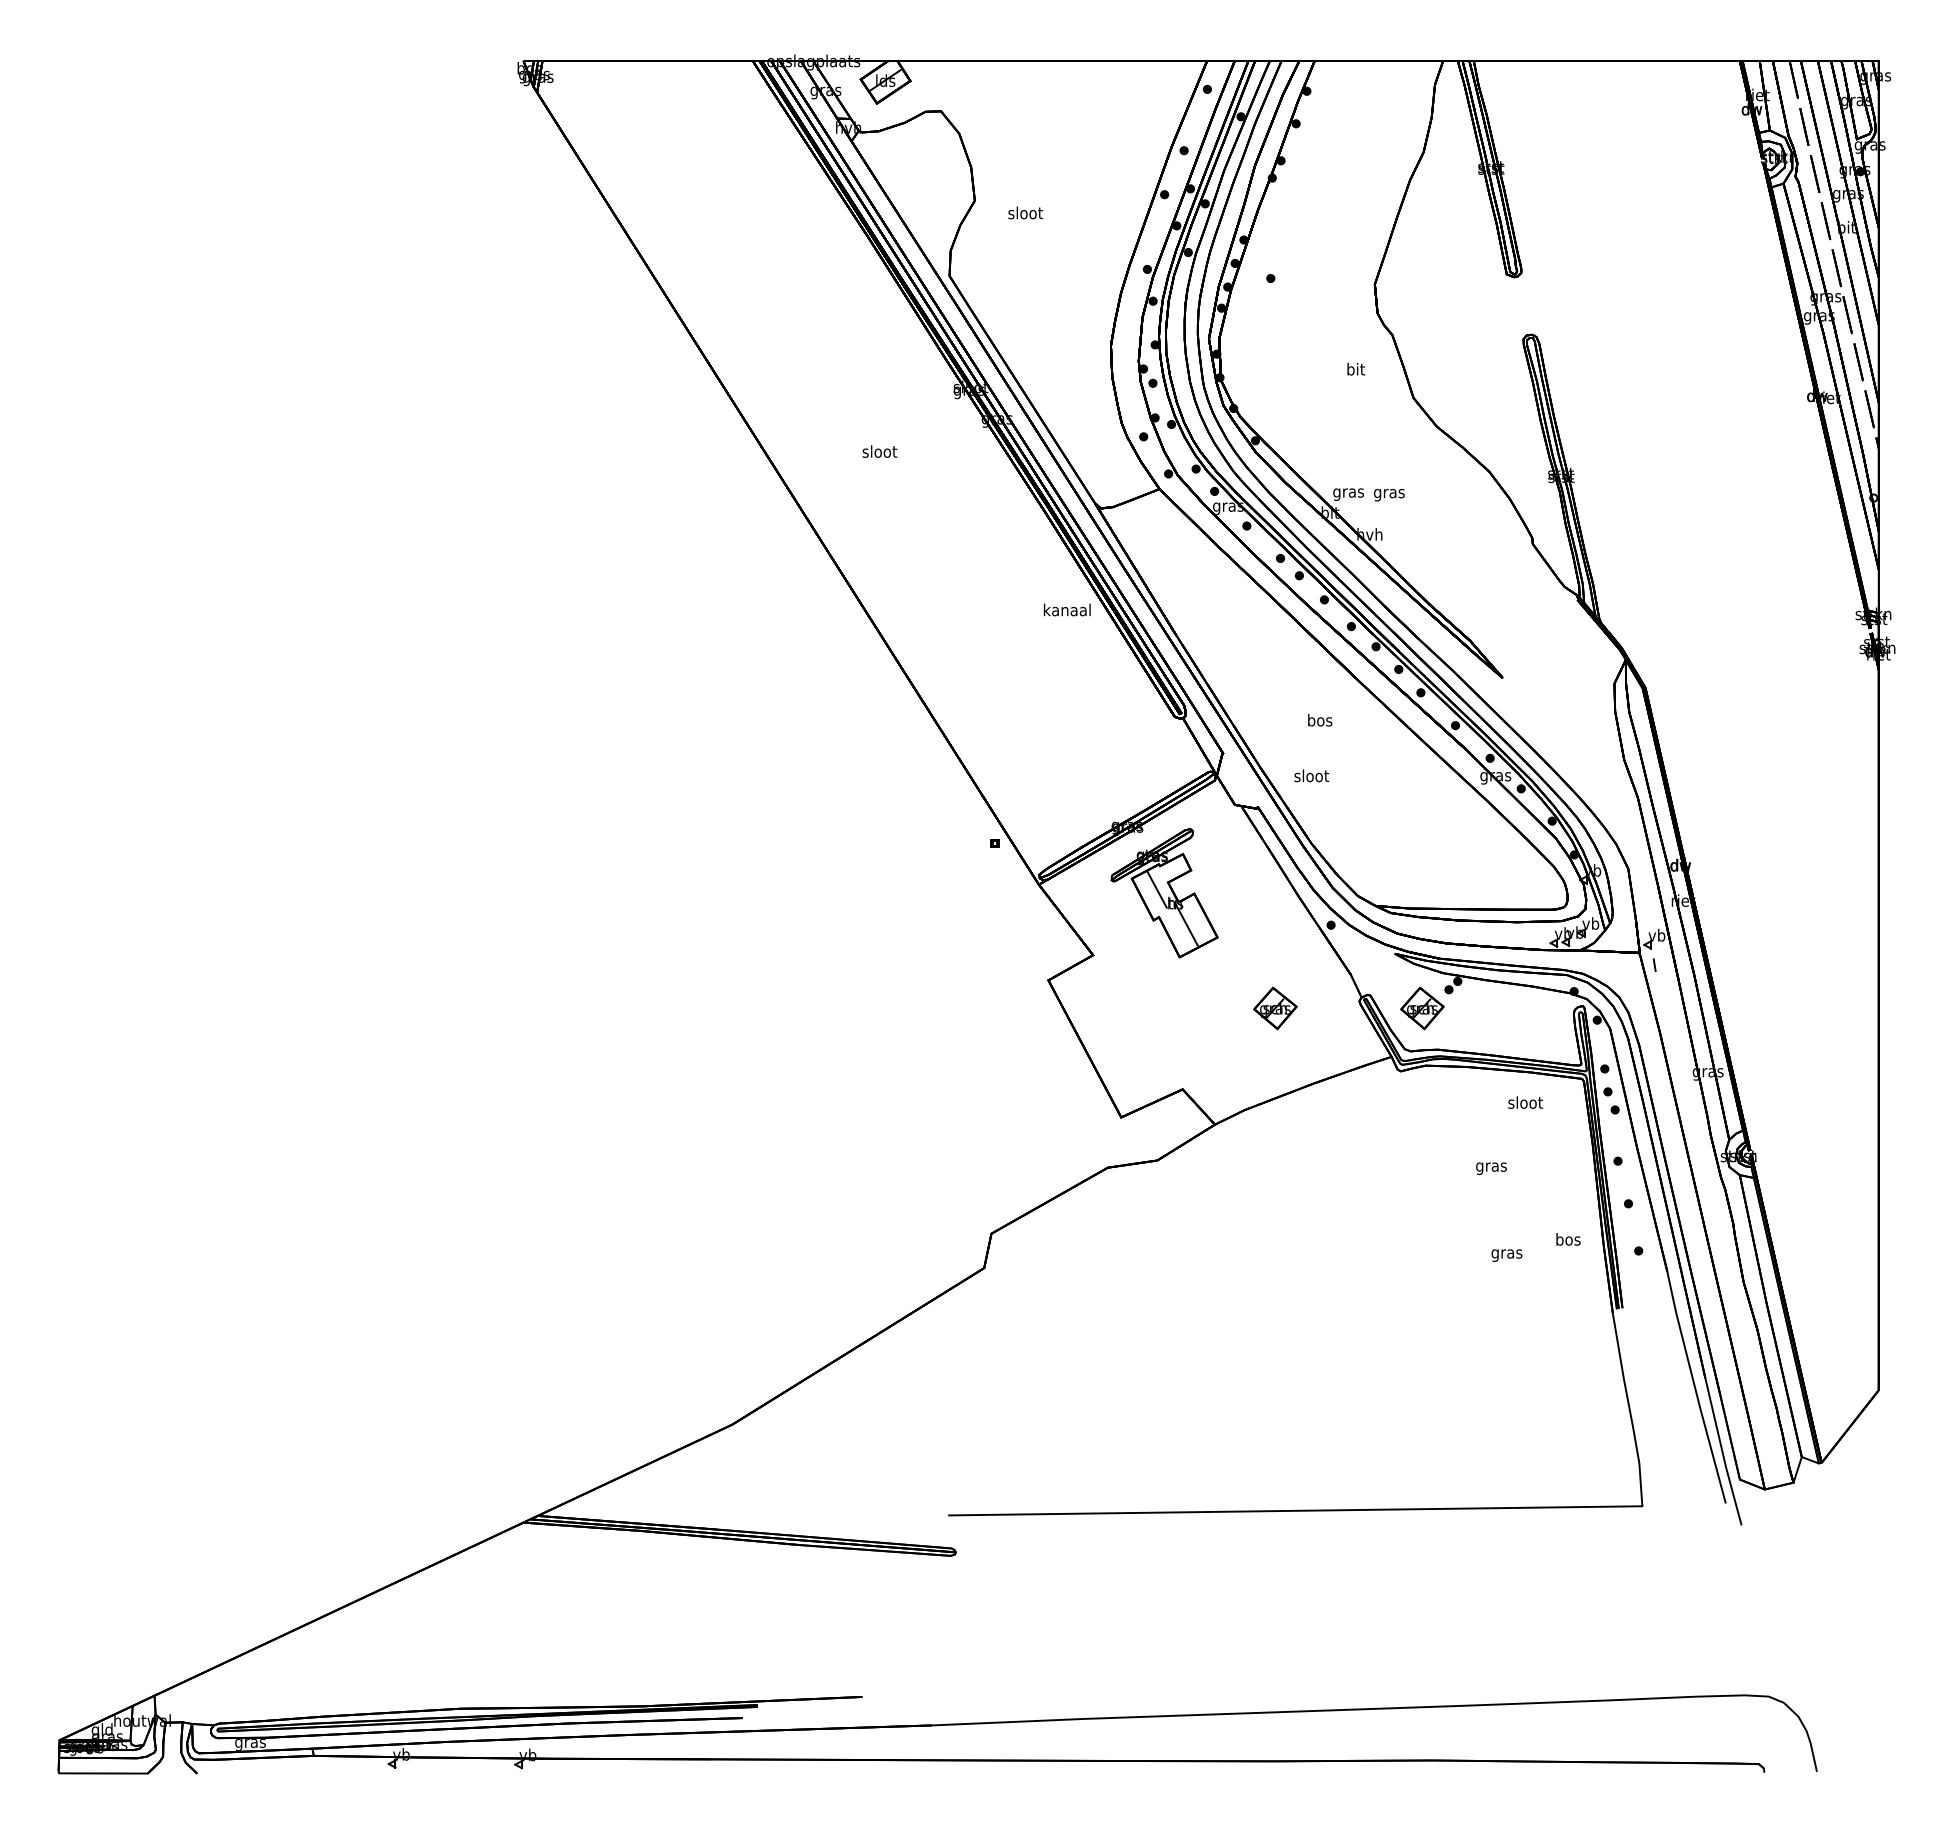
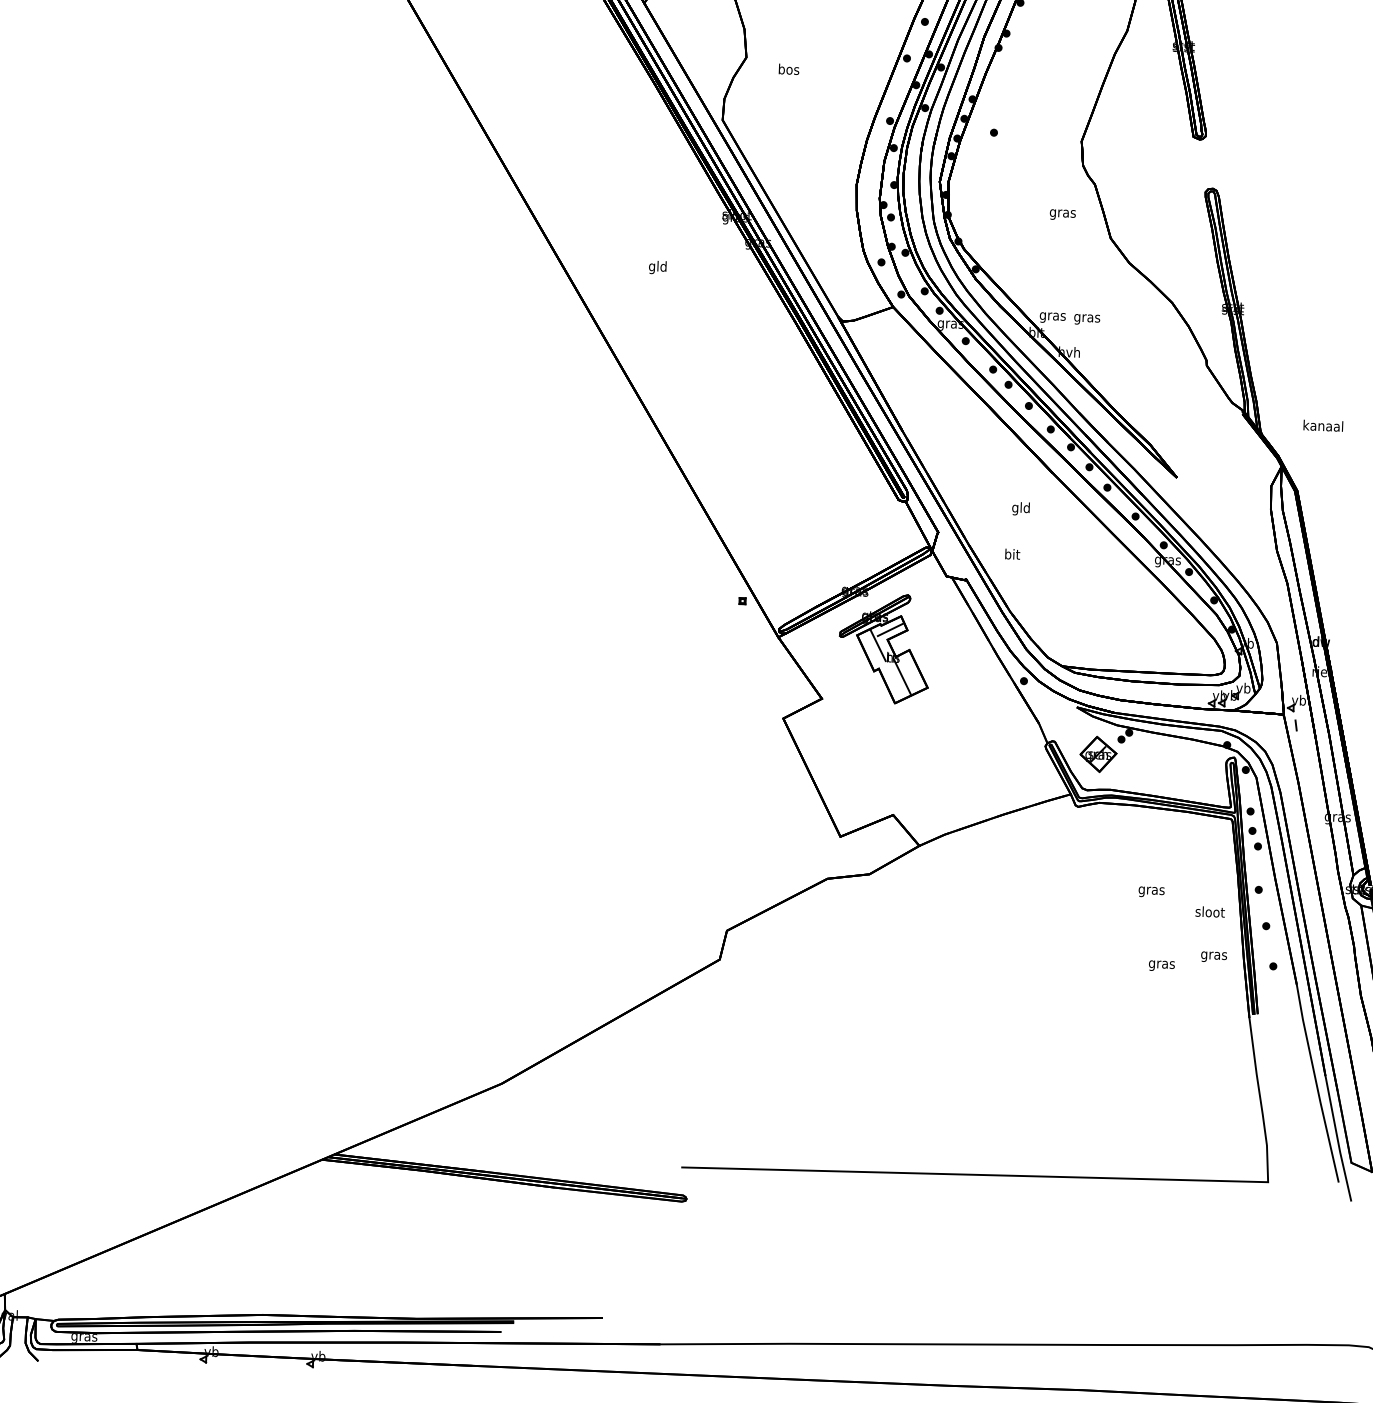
text: (1025, 212) -> (788, 68), sloot -> bos
text: (1355, 370) -> (1062, 213), bit -> gras
text: (879, 453) -> (657, 267), sloot -> gld
text: (1067, 609) -> (1323, 425), moved
text: (1320, 721) -> (1021, 508), bos -> gld
text: (1311, 775) -> (1012, 553), sloot -> bit
line: (1170, 870) -> (890, 629), added
part: (1275, 1008) -> (974, 749), removed
text: (1525, 1102) -> (1210, 911), moved
text: (1567, 1240) -> (1213, 955), bos -> gras

